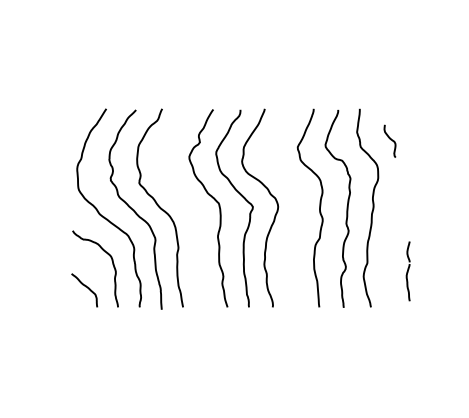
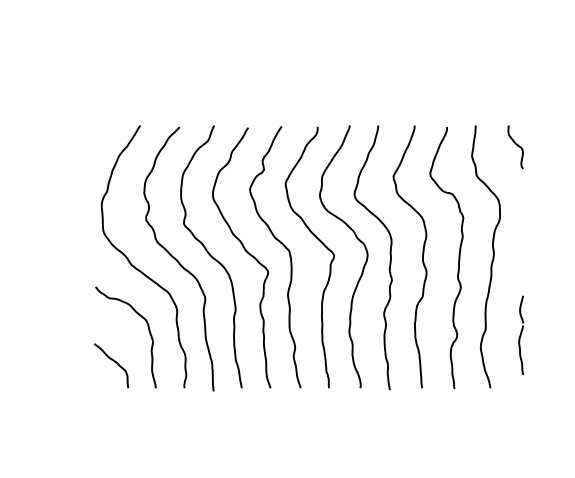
curve: (389, 139) -> (514, 144), moved
curve: (185, 204) -> (244, 252), added
curve: (294, 208) -> (389, 257), added
part: (407, 271) -> (520, 335), moved

